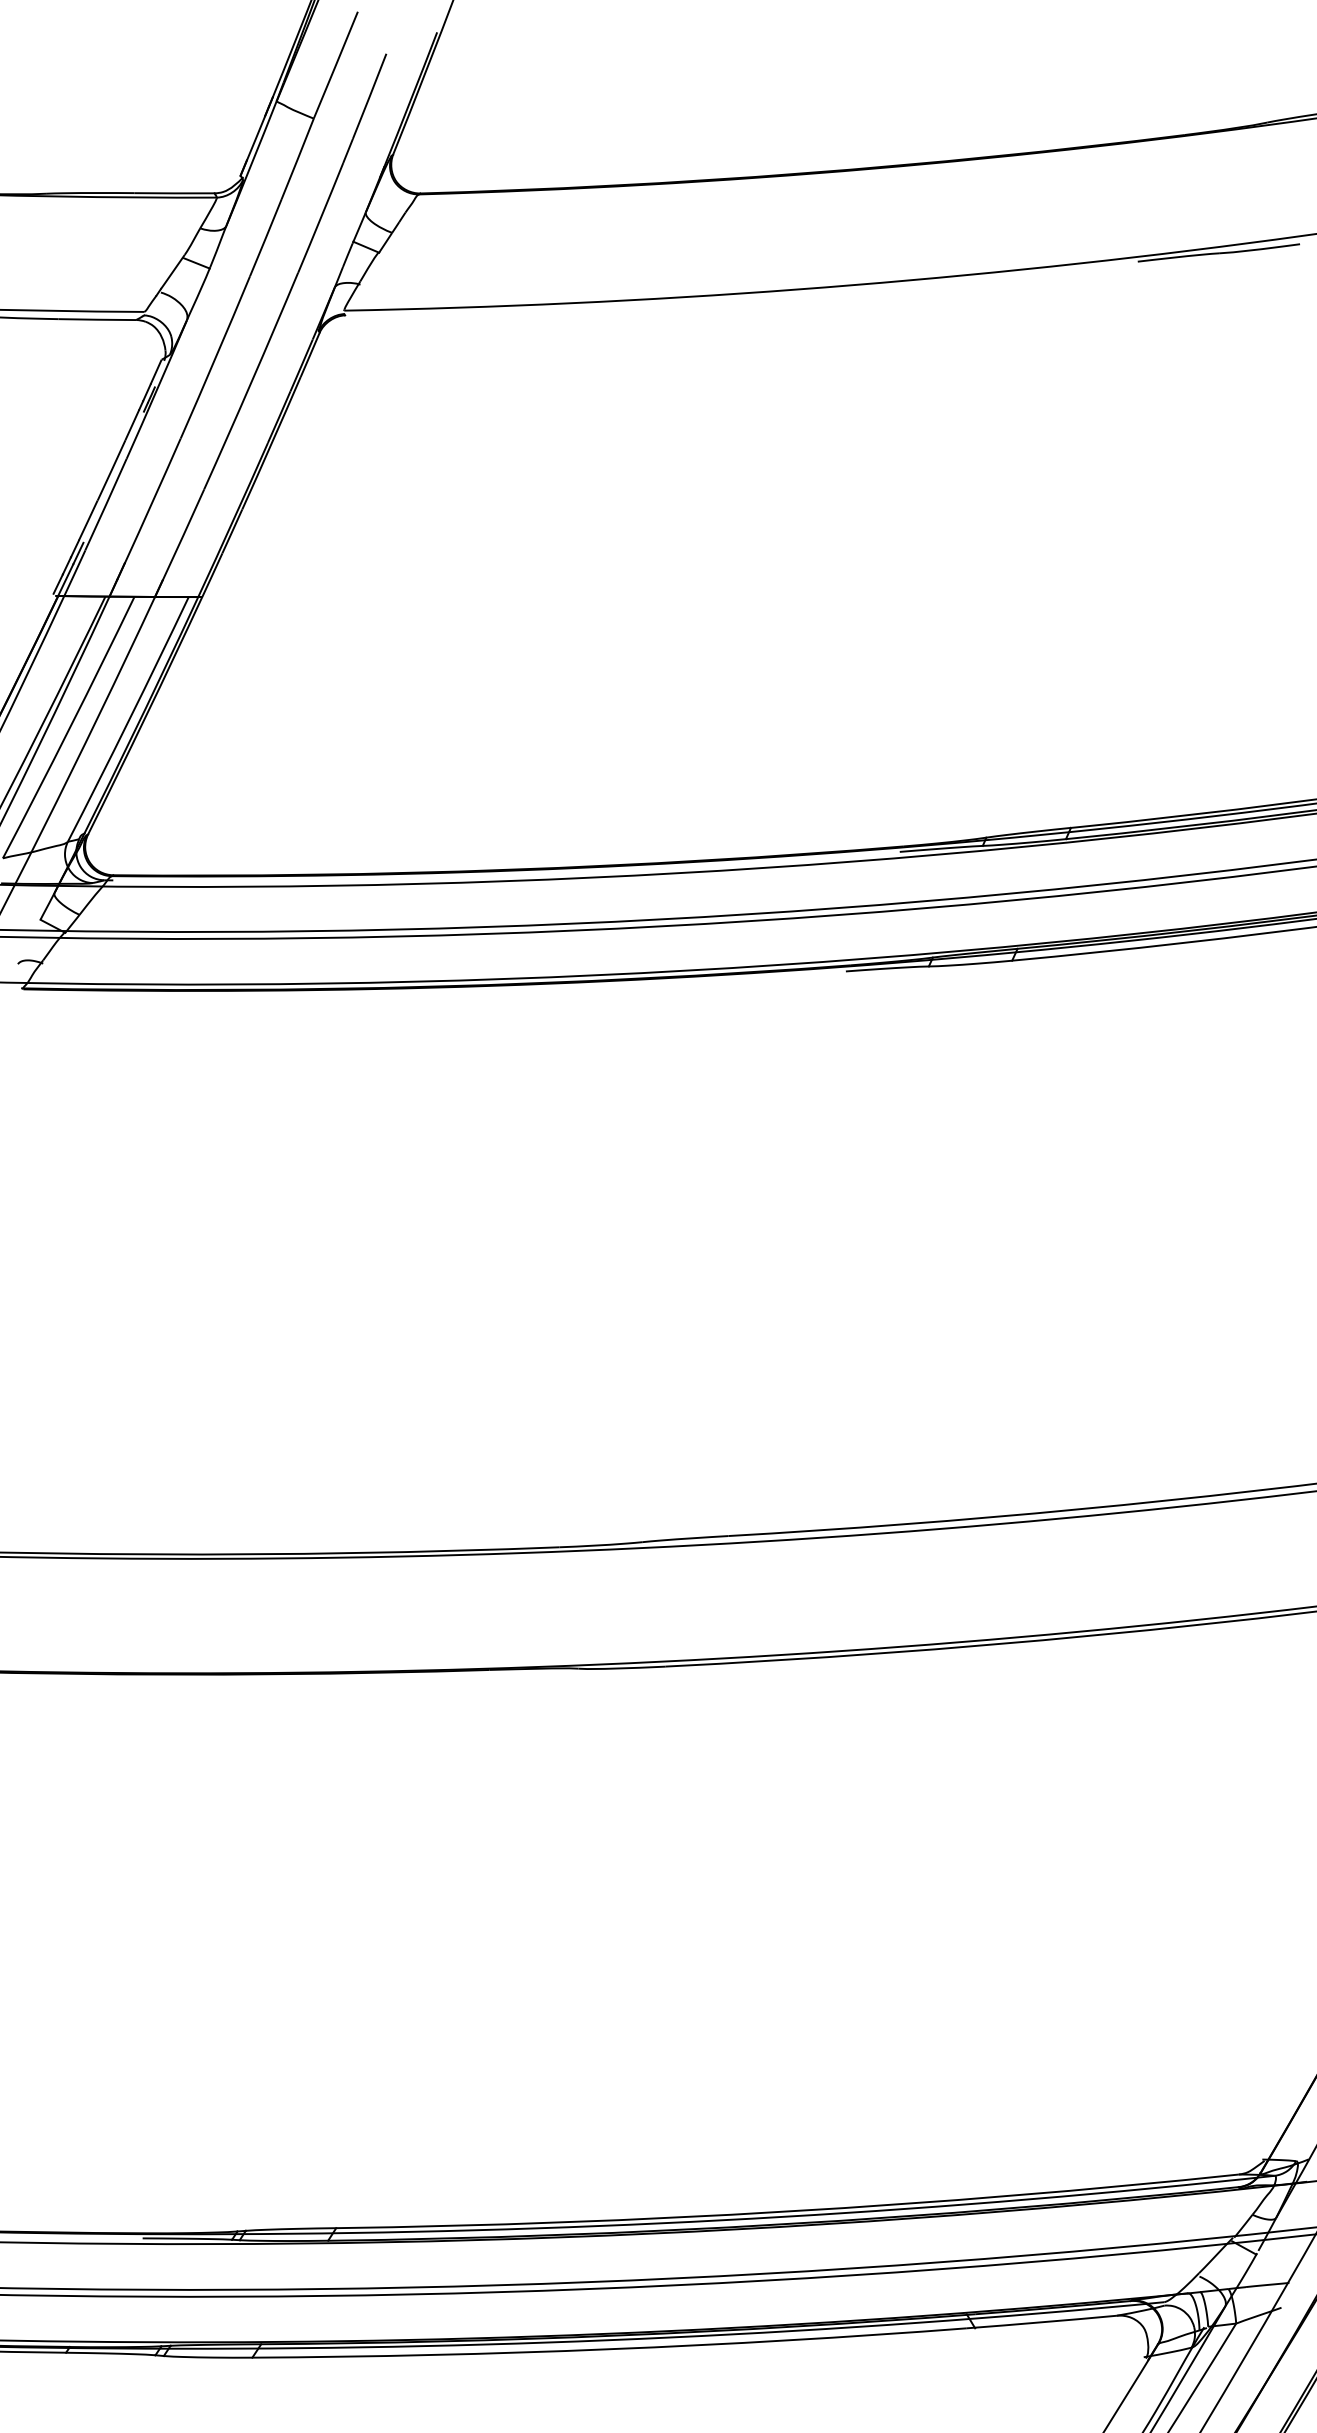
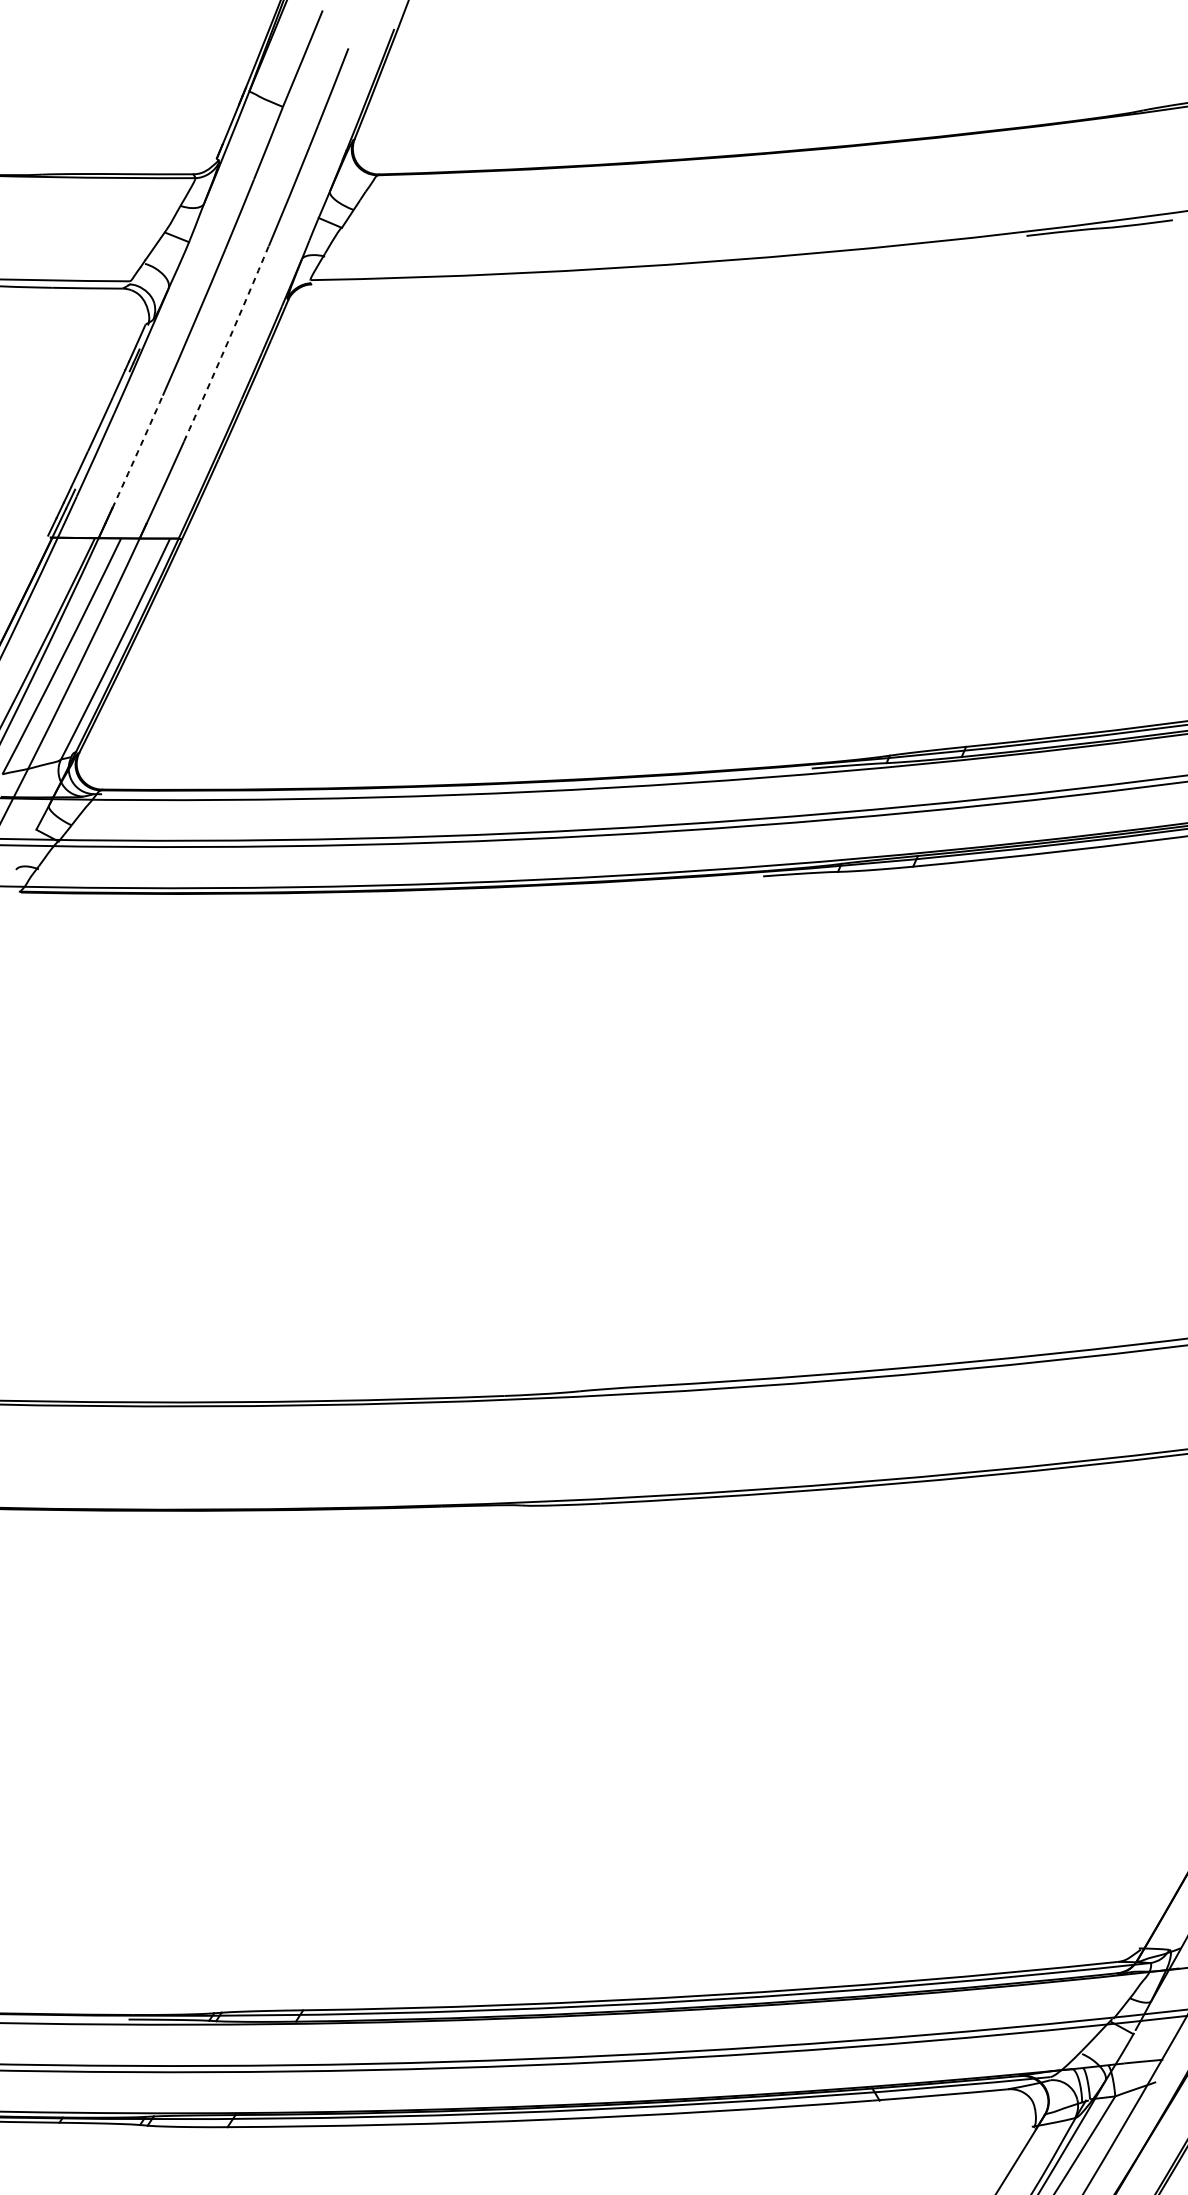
arc: (251, 381) -> (226, 344), solid -> dashed
arc: (152, 501) -> (137, 452), solid -> dashed

